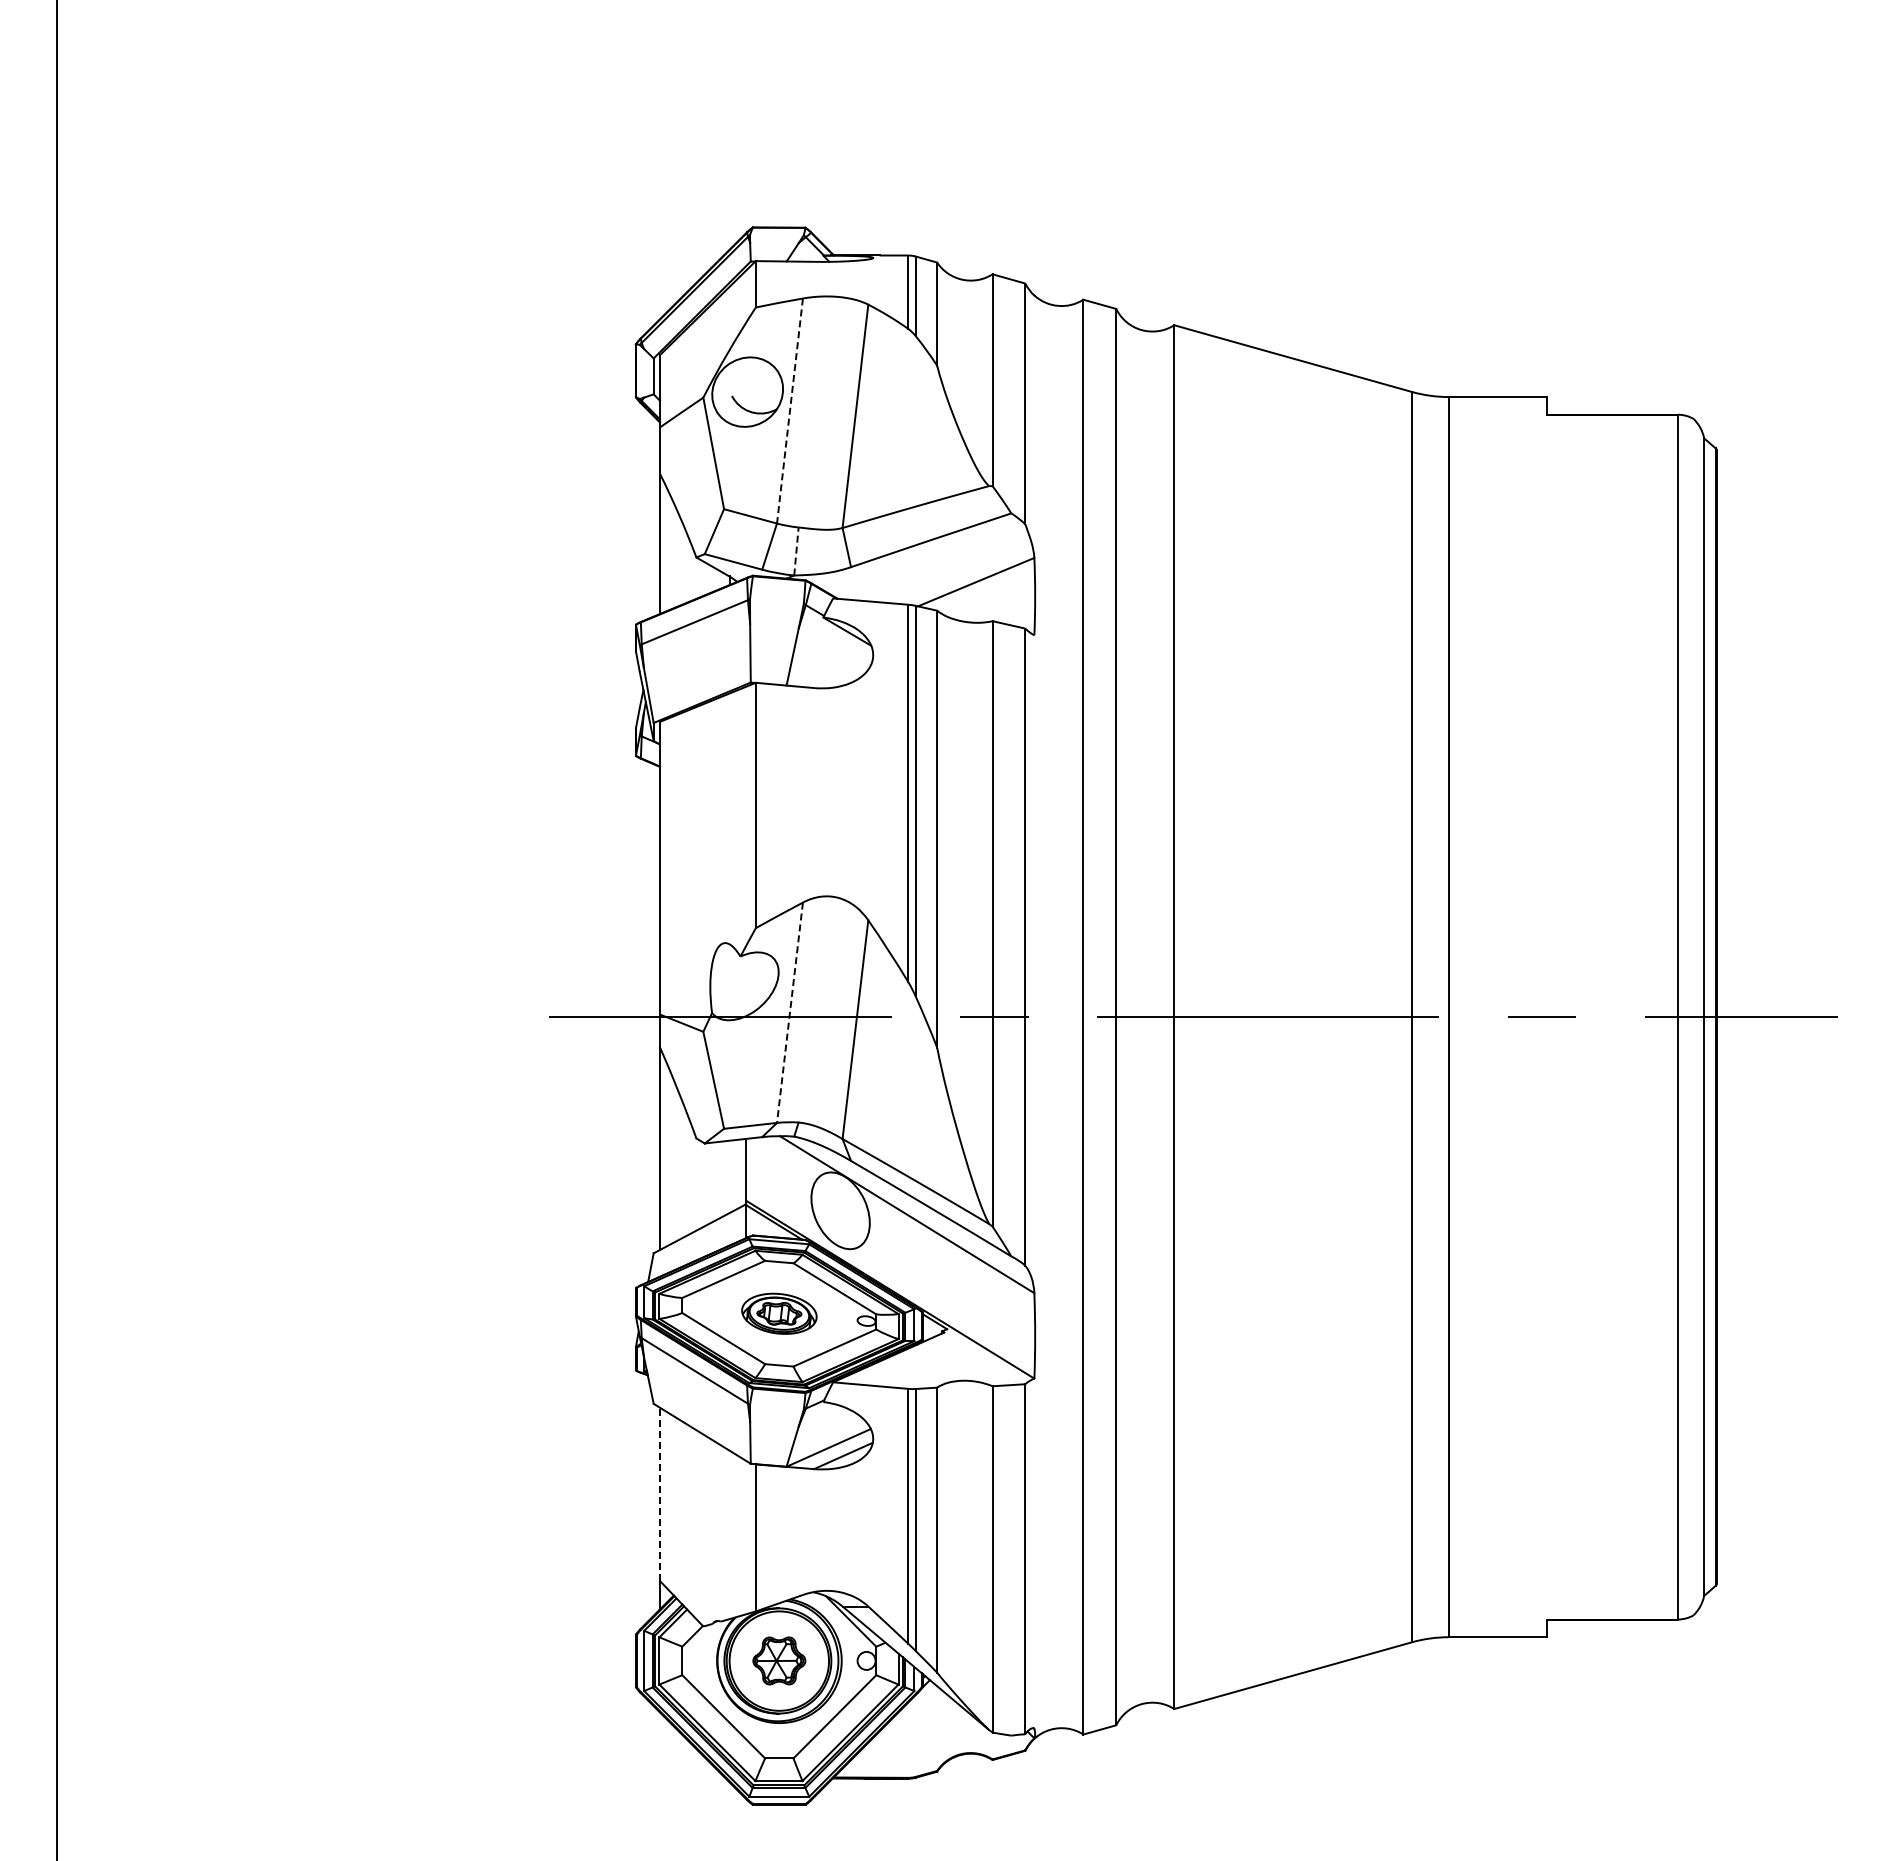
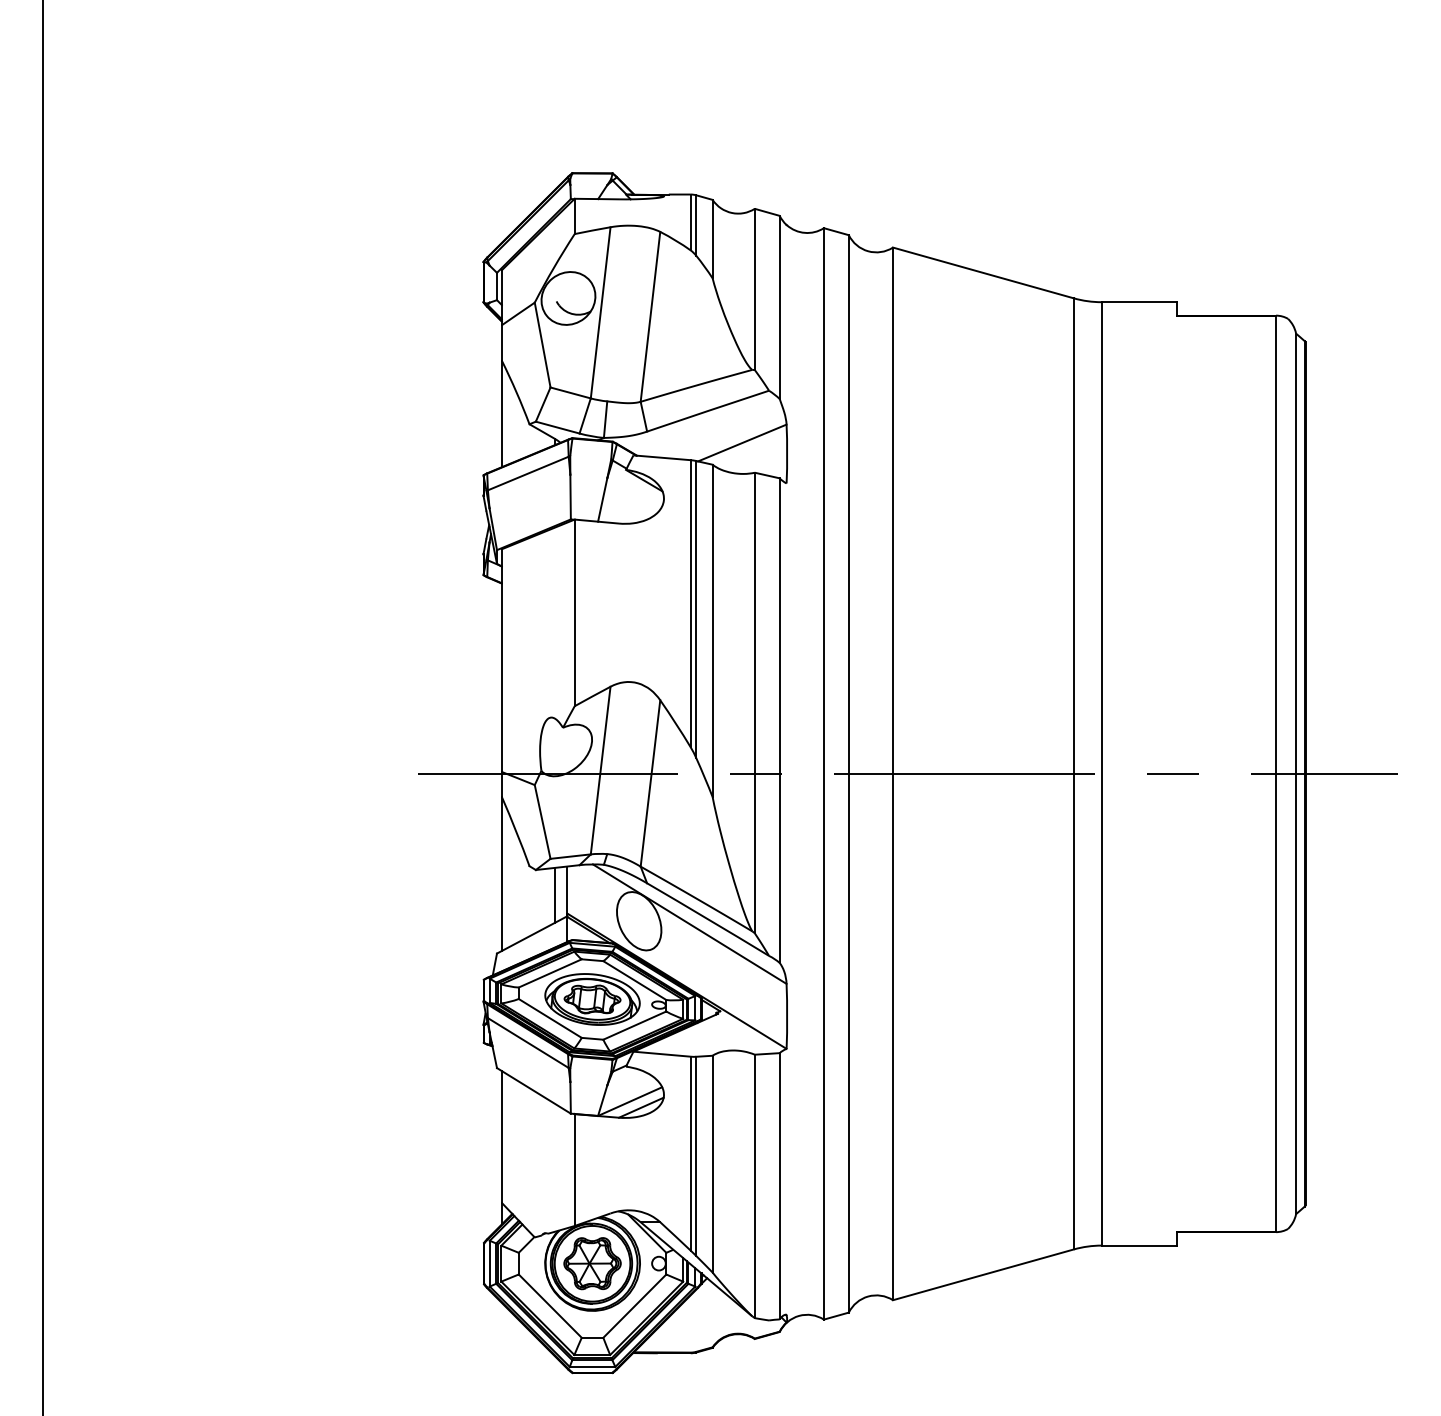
line: (789, 411) -> (600, 313), dashed -> solid
line: (796, 550) -> (605, 418), dashed -> solid
line: (789, 1012) -> (600, 770), dashed -> solid
line: (729, 1176) -> (554, 895), added
part: (779, 1313) -> (592, 999), size x1.67
line: (660, 1494) -> (502, 1137), dashed -> solid
part: (779, 1660) -> (592, 1263), size x1.43

